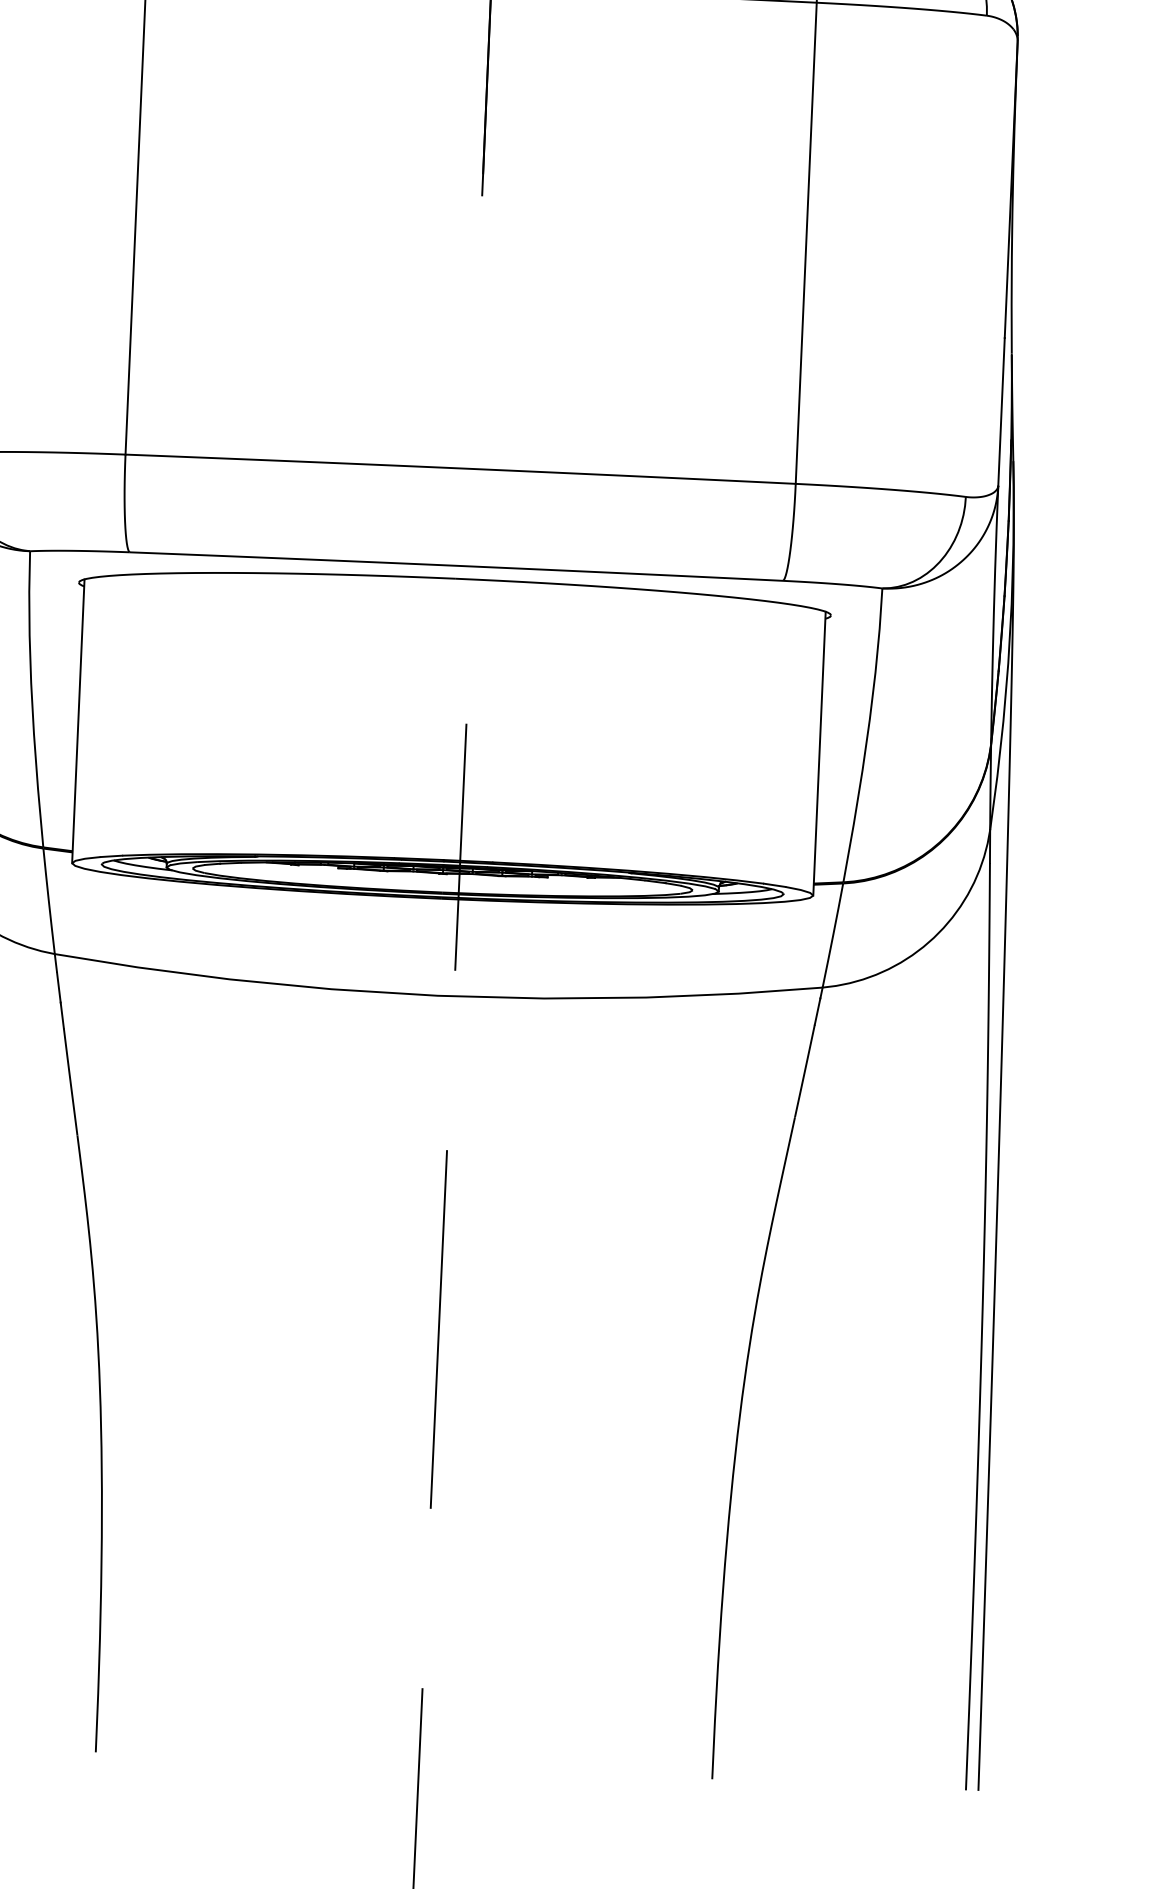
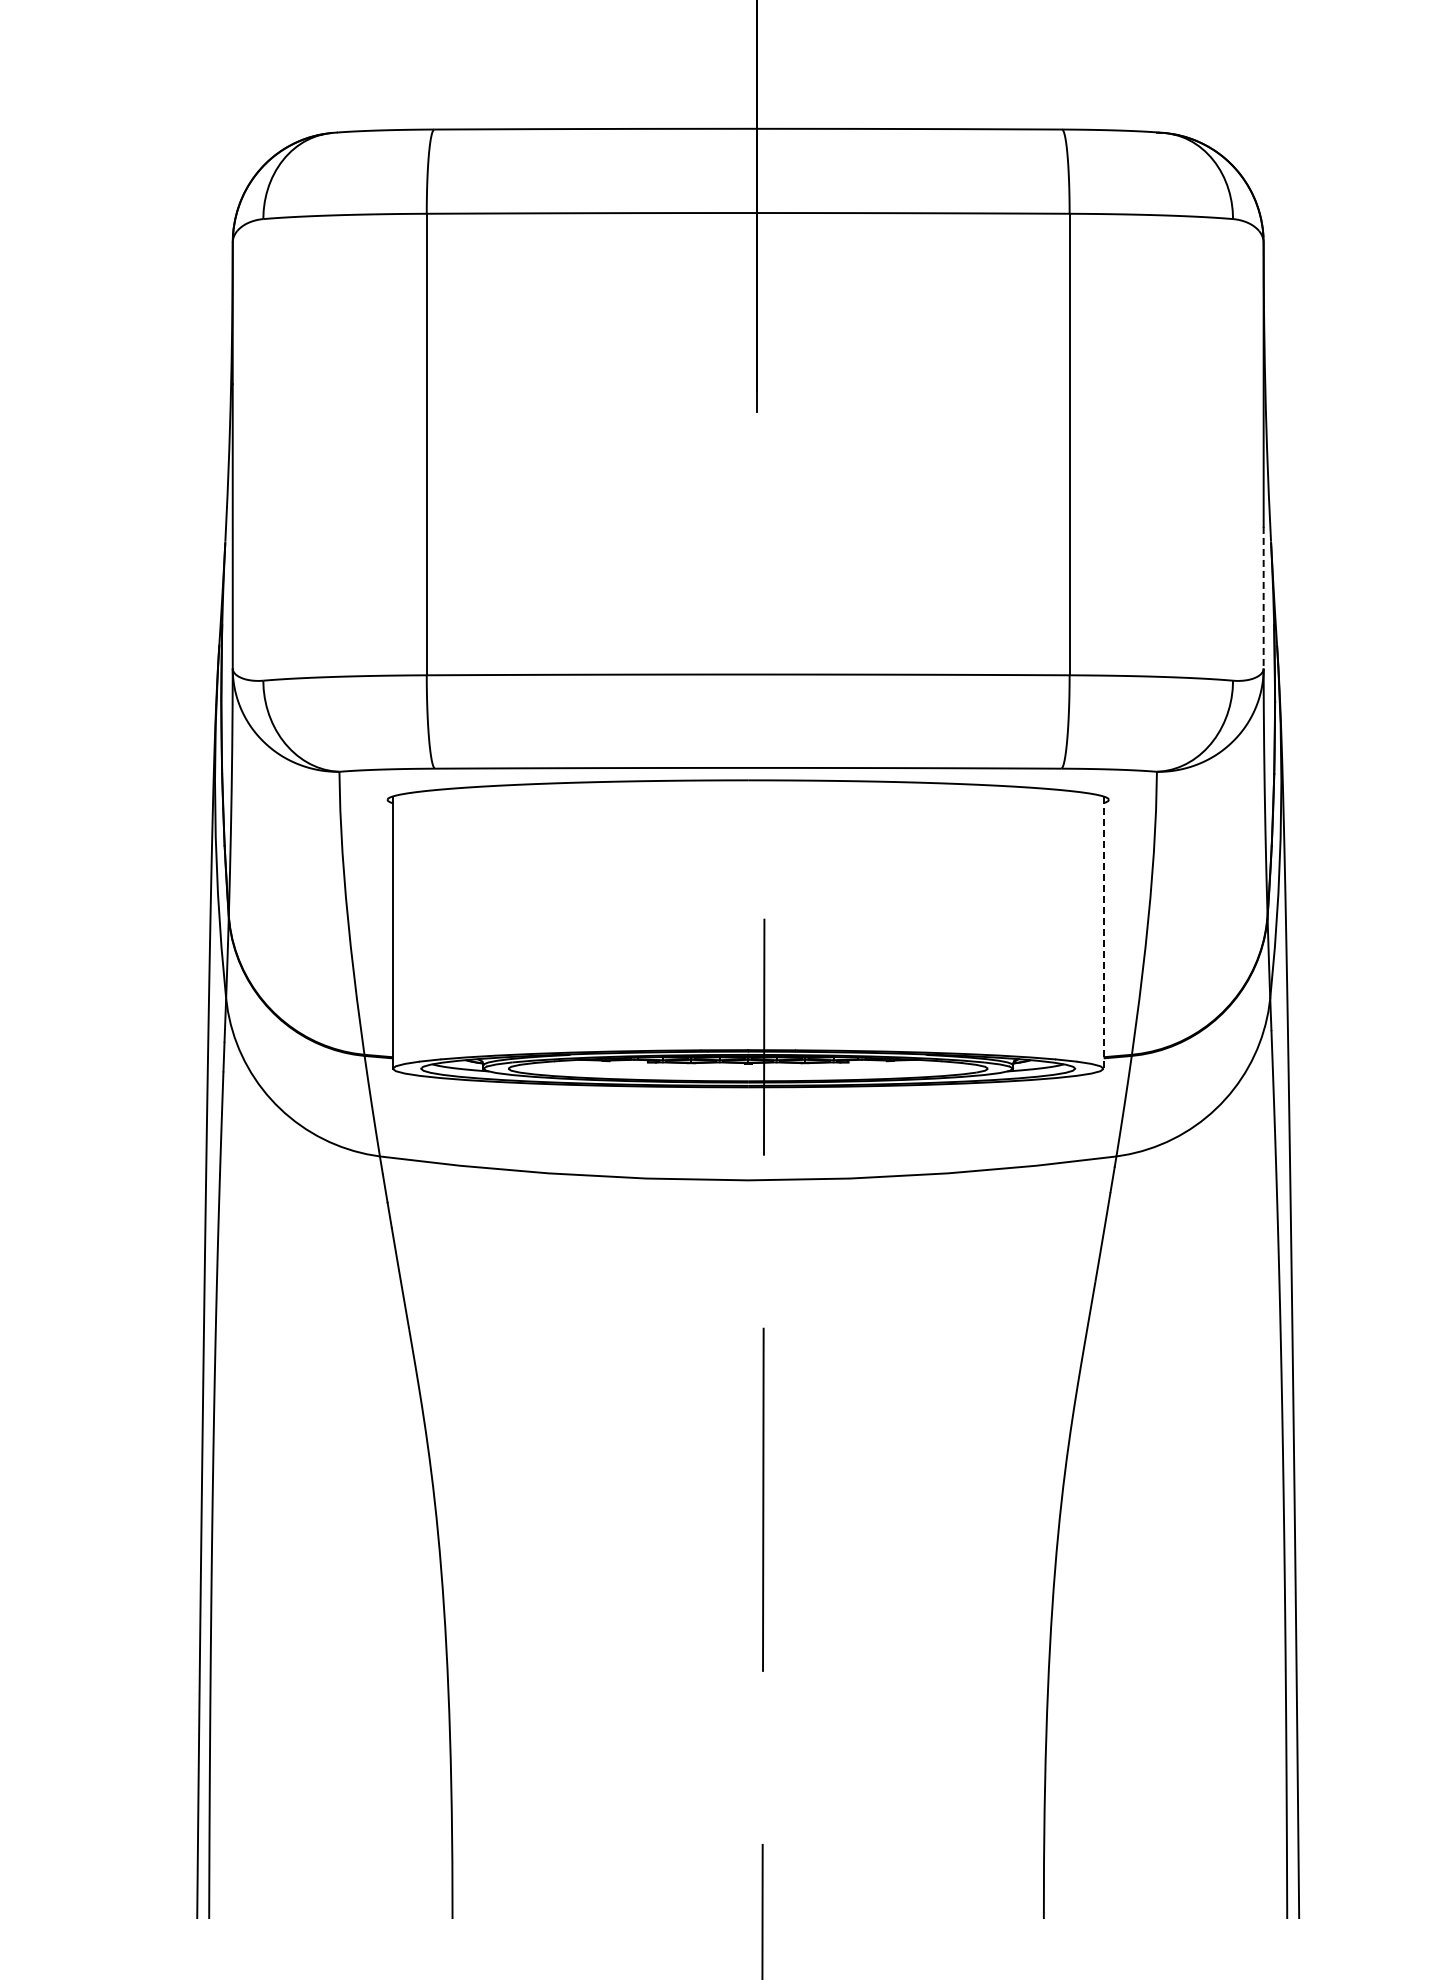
line: (1001, 411) -> (1263, 597), solid -> dashed
line: (819, 754) -> (1103, 933), solid -> dashed

